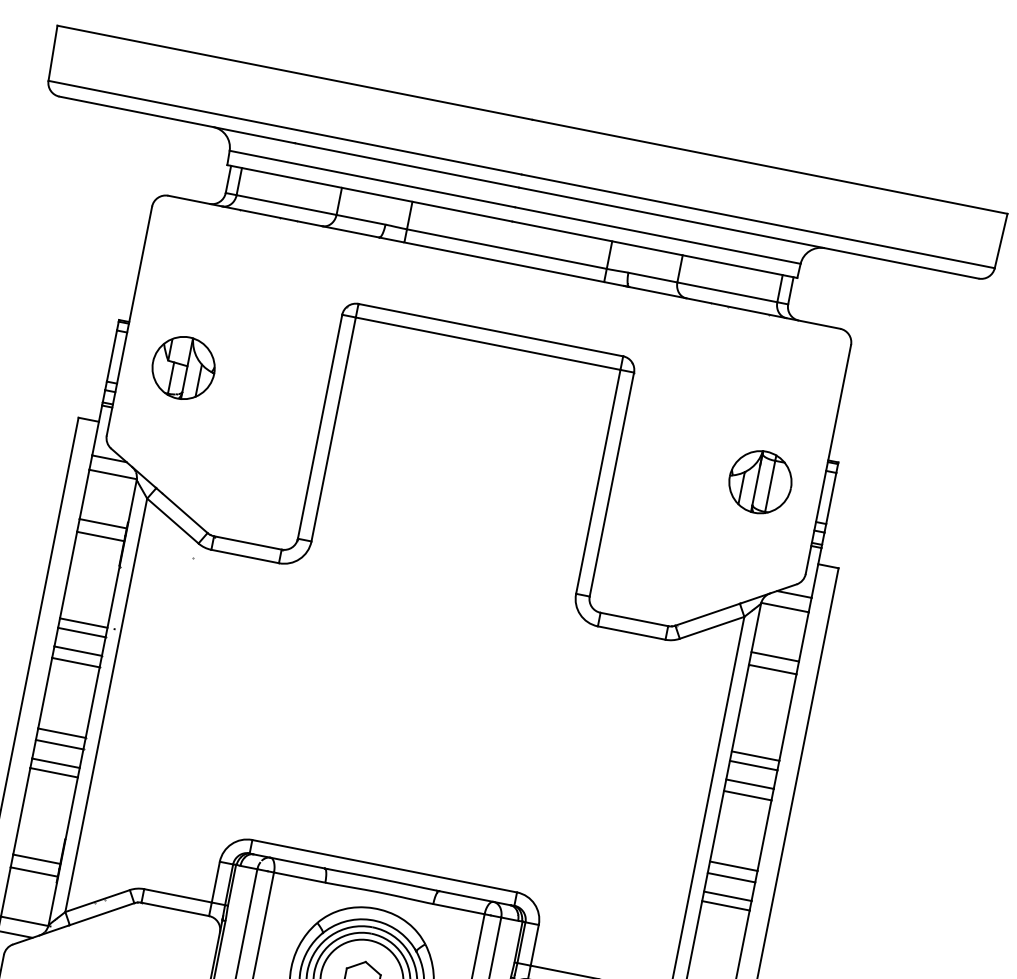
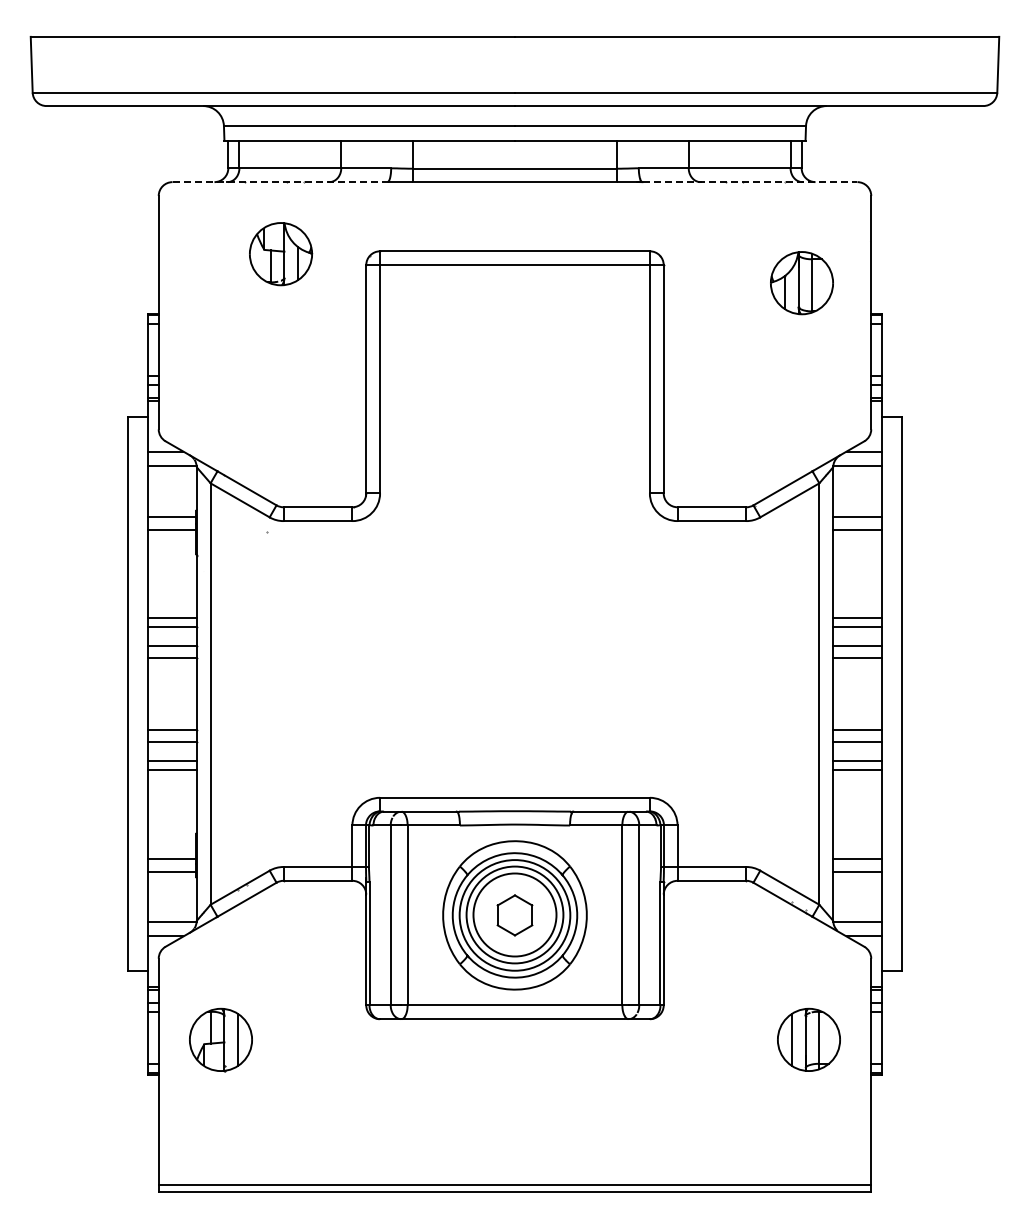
line: (274, 217) -> (280, 182), solid -> dashed
line: (735, 308) -> (750, 182), solid -> dashed
part: (184, 368) -> (281, 254), moved
part: (759, 482) -> (801, 283), moved

